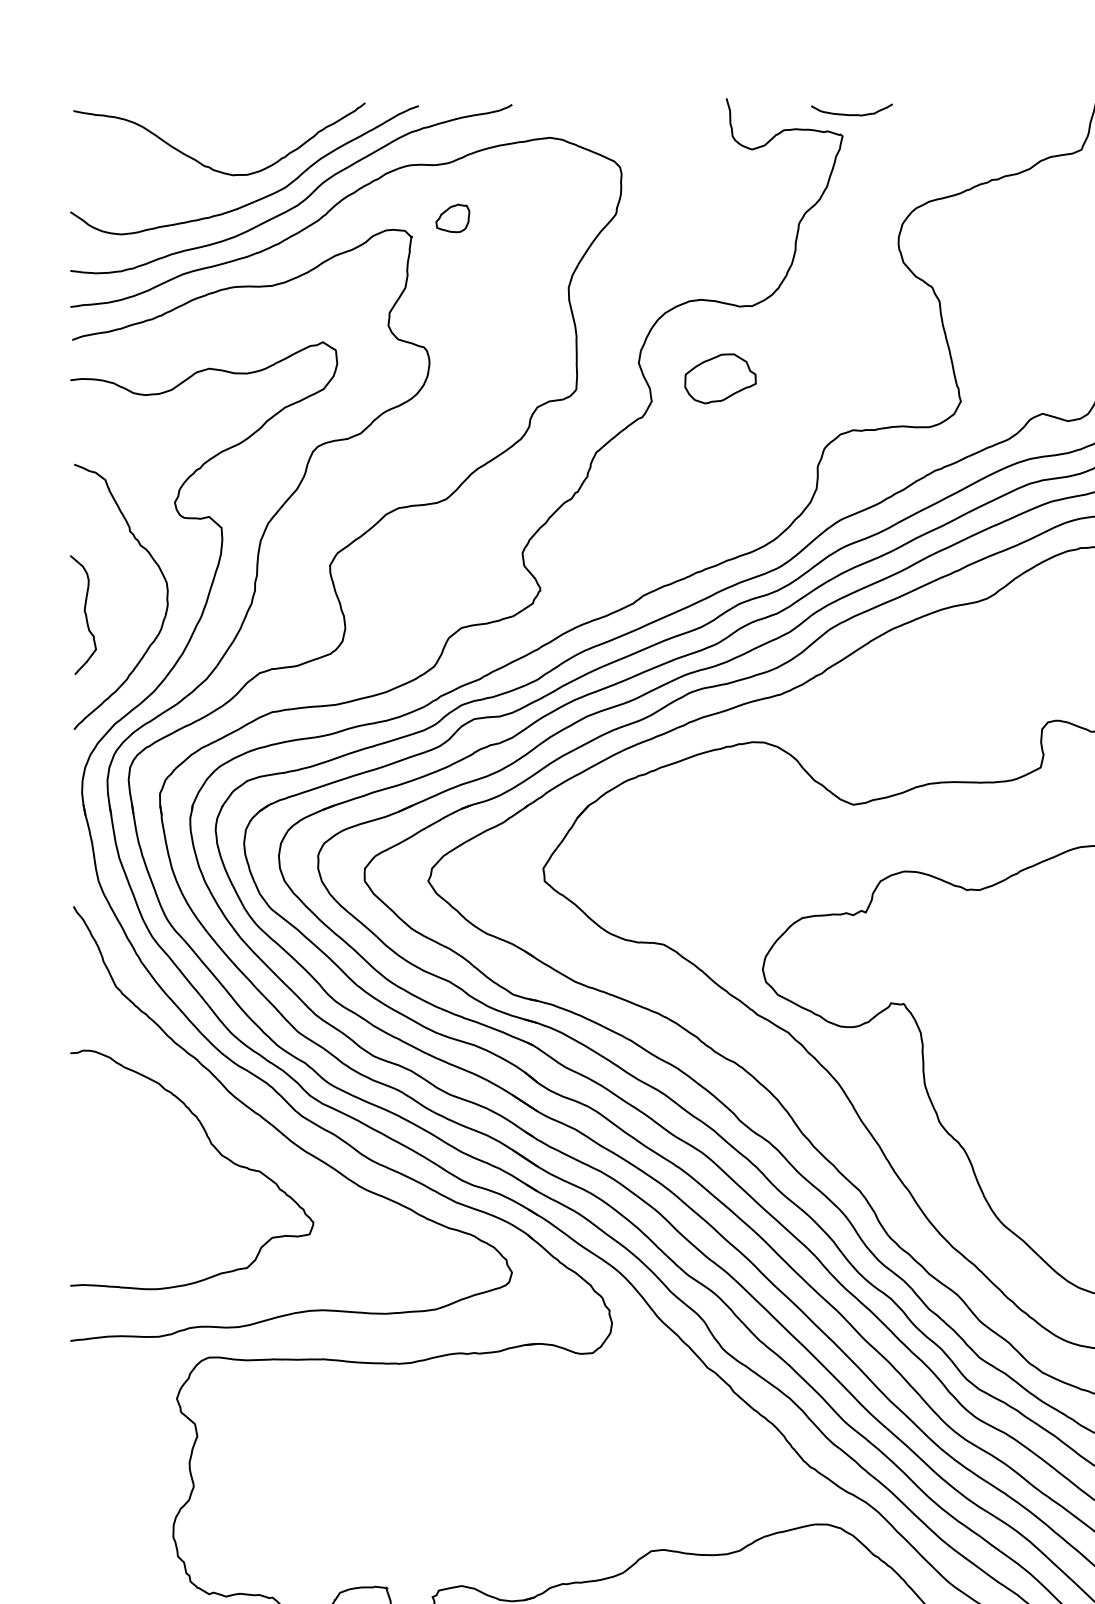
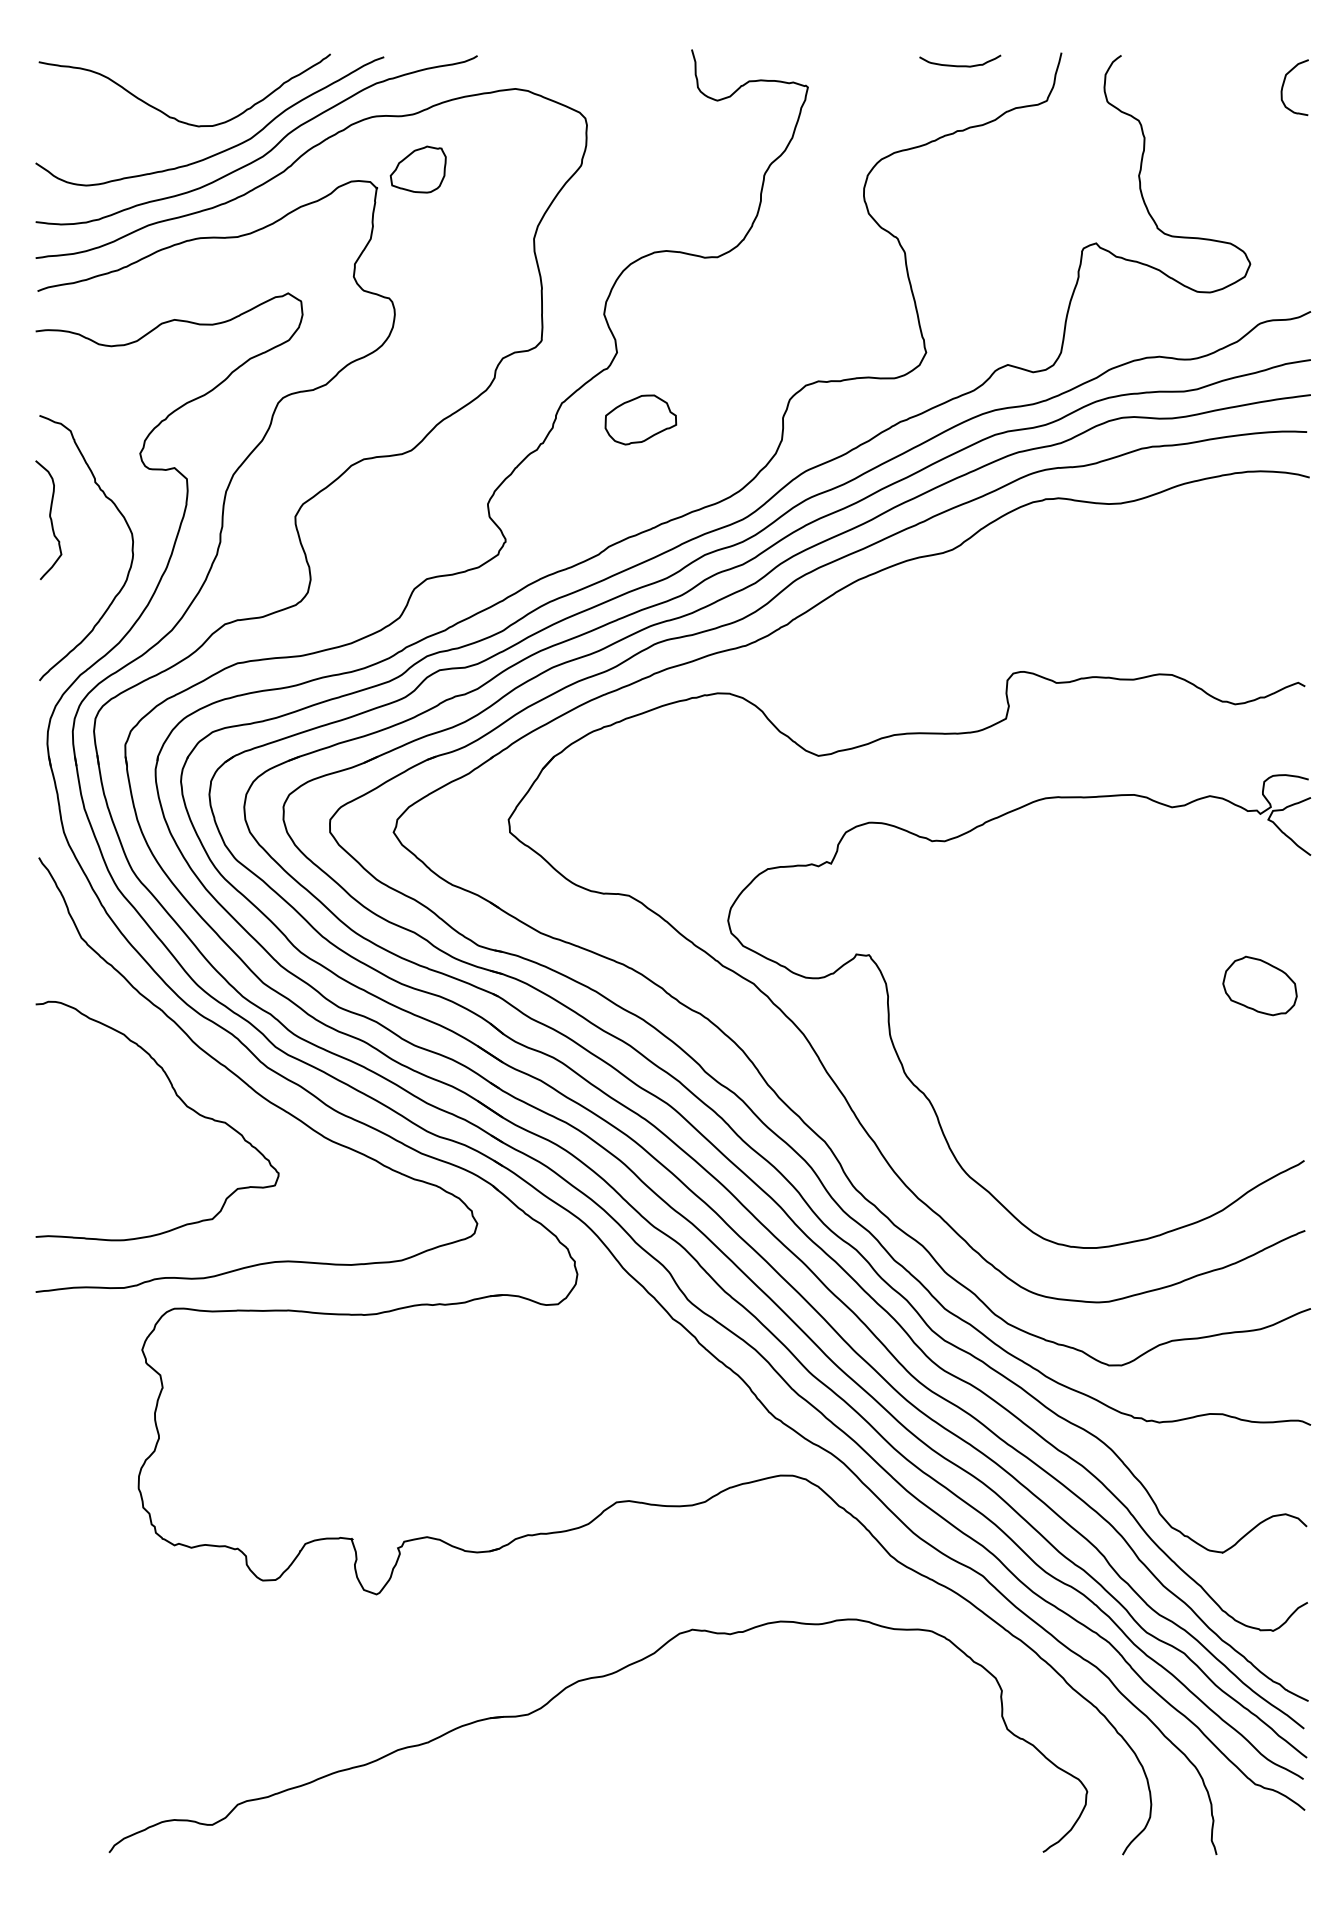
curve: (852, 114) -> (960, 65), moved
part: (452, 218) -> (417, 169), size x1.67
part: (720, 378) -> (640, 419), moved
curve: (84, 613) -> (49, 518), moved

